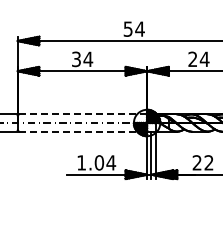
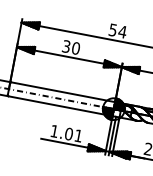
text: (88, 59) -> (76, 48), 34 -> 30
line: (82, 114) -> (62, 92), dashed -> solid
line: (83, 131) -> (60, 106), dashed -> solid
text: (111, 162) -> (78, 135), 1.04 -> 1.01

